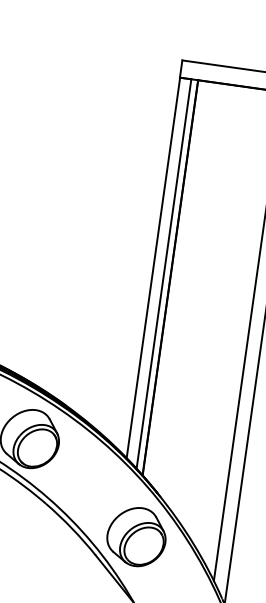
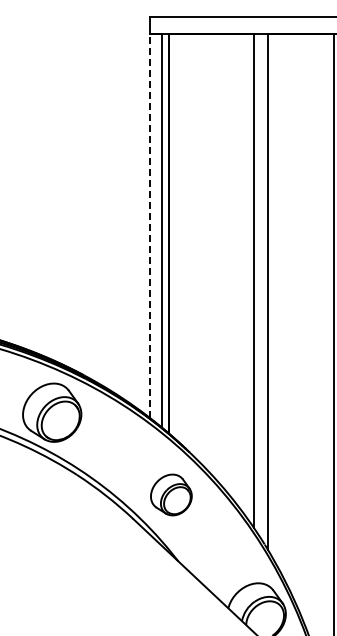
line: (153, 267) -> (150, 225), solid -> dashed
part: (136, 536) -> (171, 494), size x0.7

